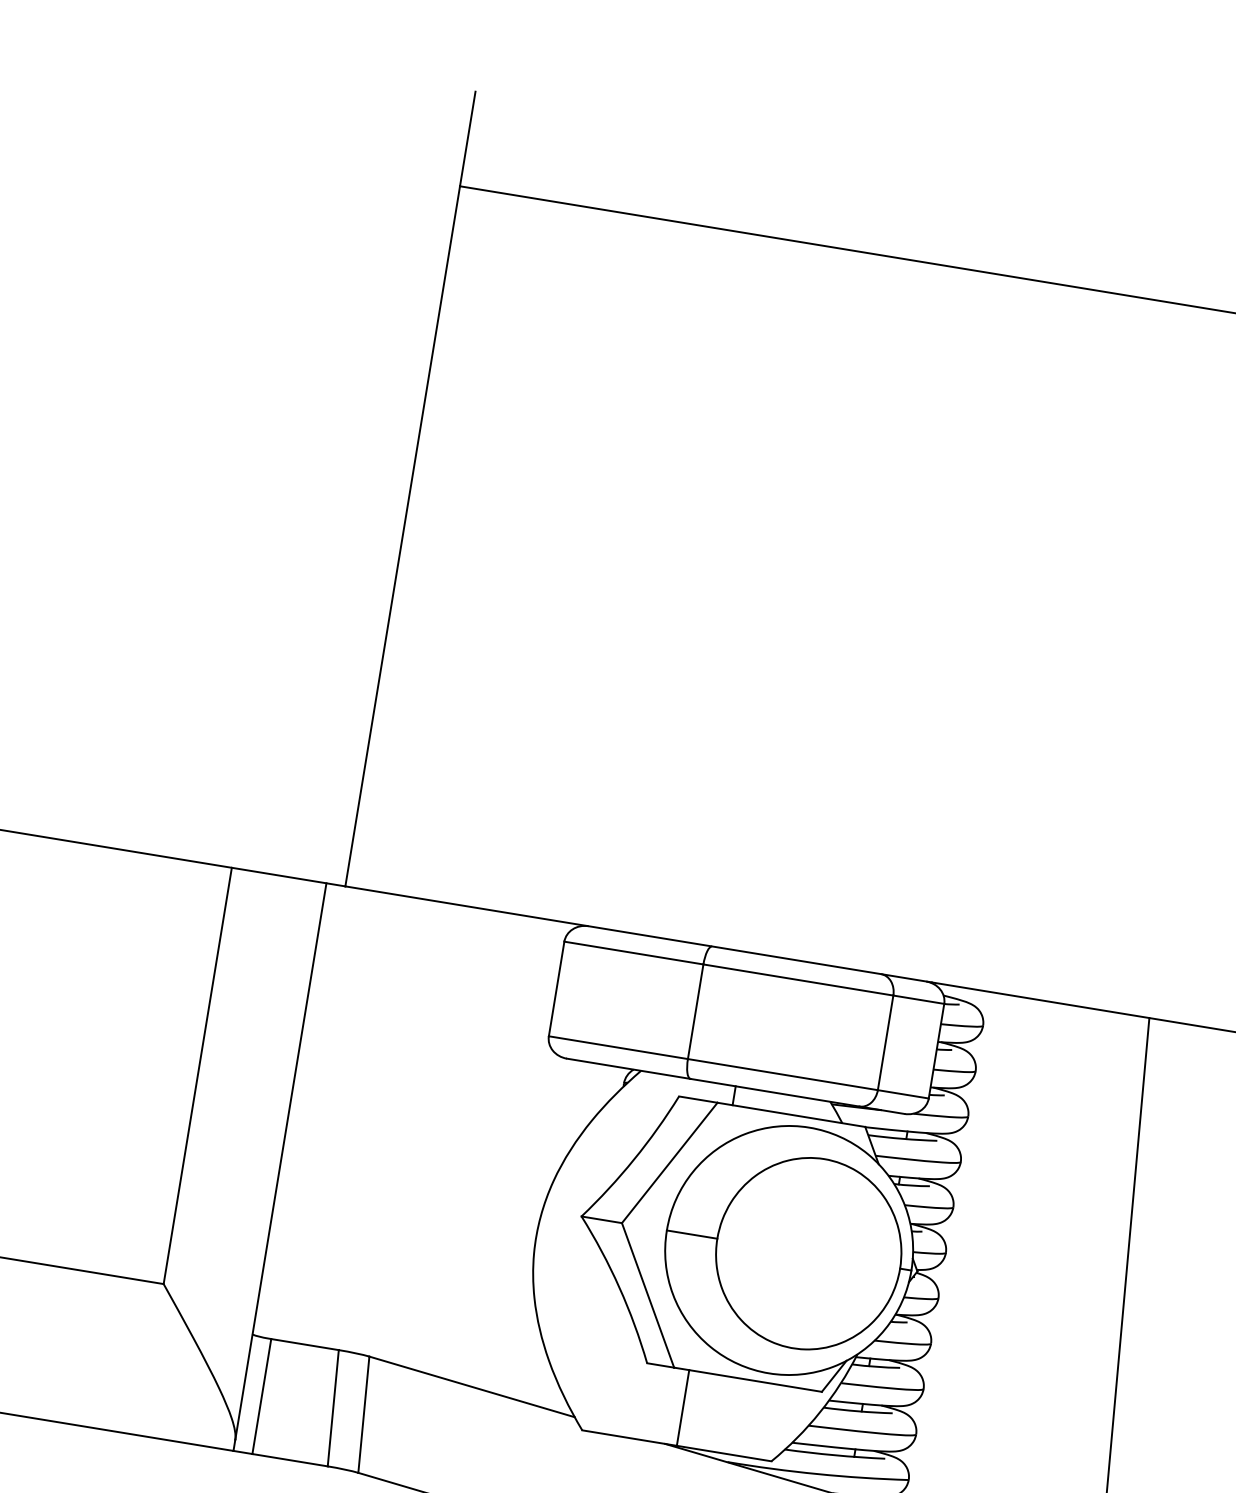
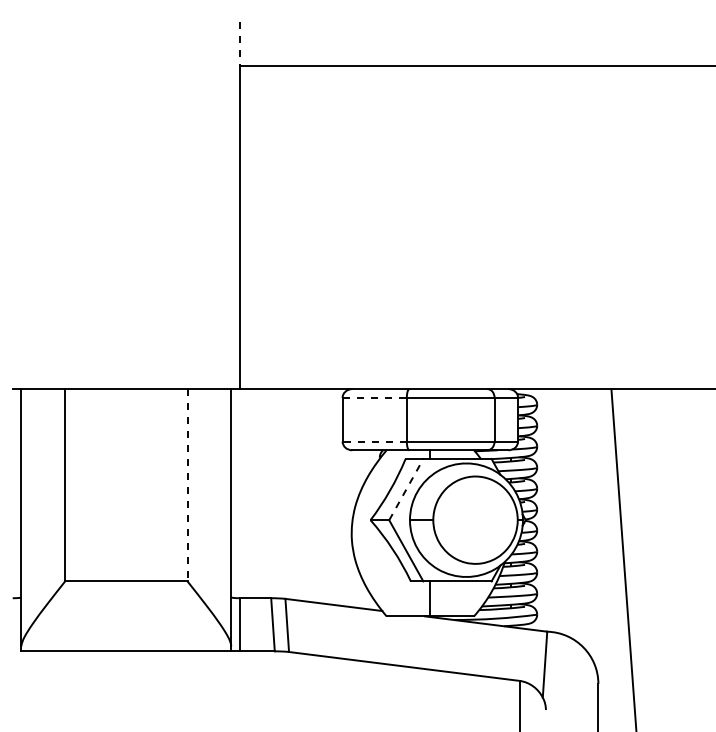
line: (466, 138) -> (239, 43), solid -> dashed
line: (635, 952) -> (375, 397), solid -> dashed
line: (617, 1047) -> (374, 441), solid -> dashed
line: (197, 1076) -> (187, 485), solid -> dashed
line: (670, 1162) -> (406, 489), solid -> dashed

